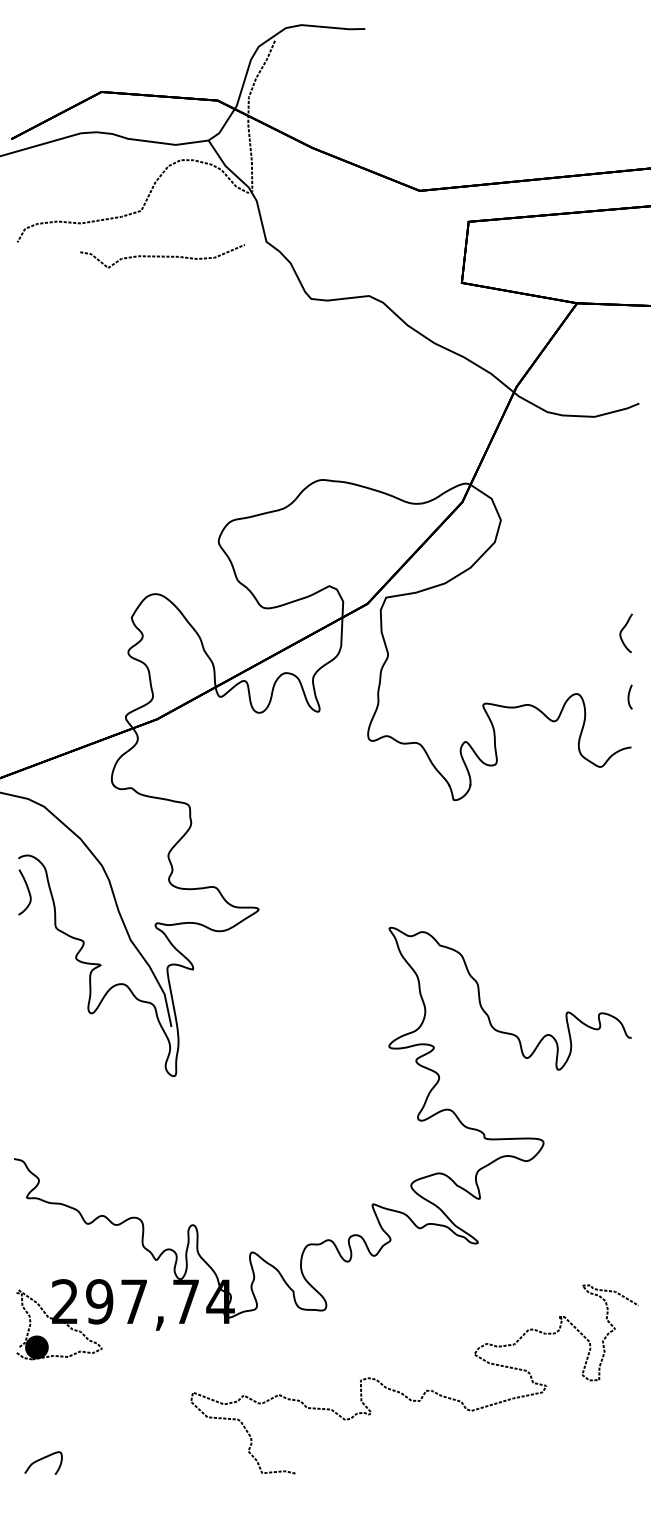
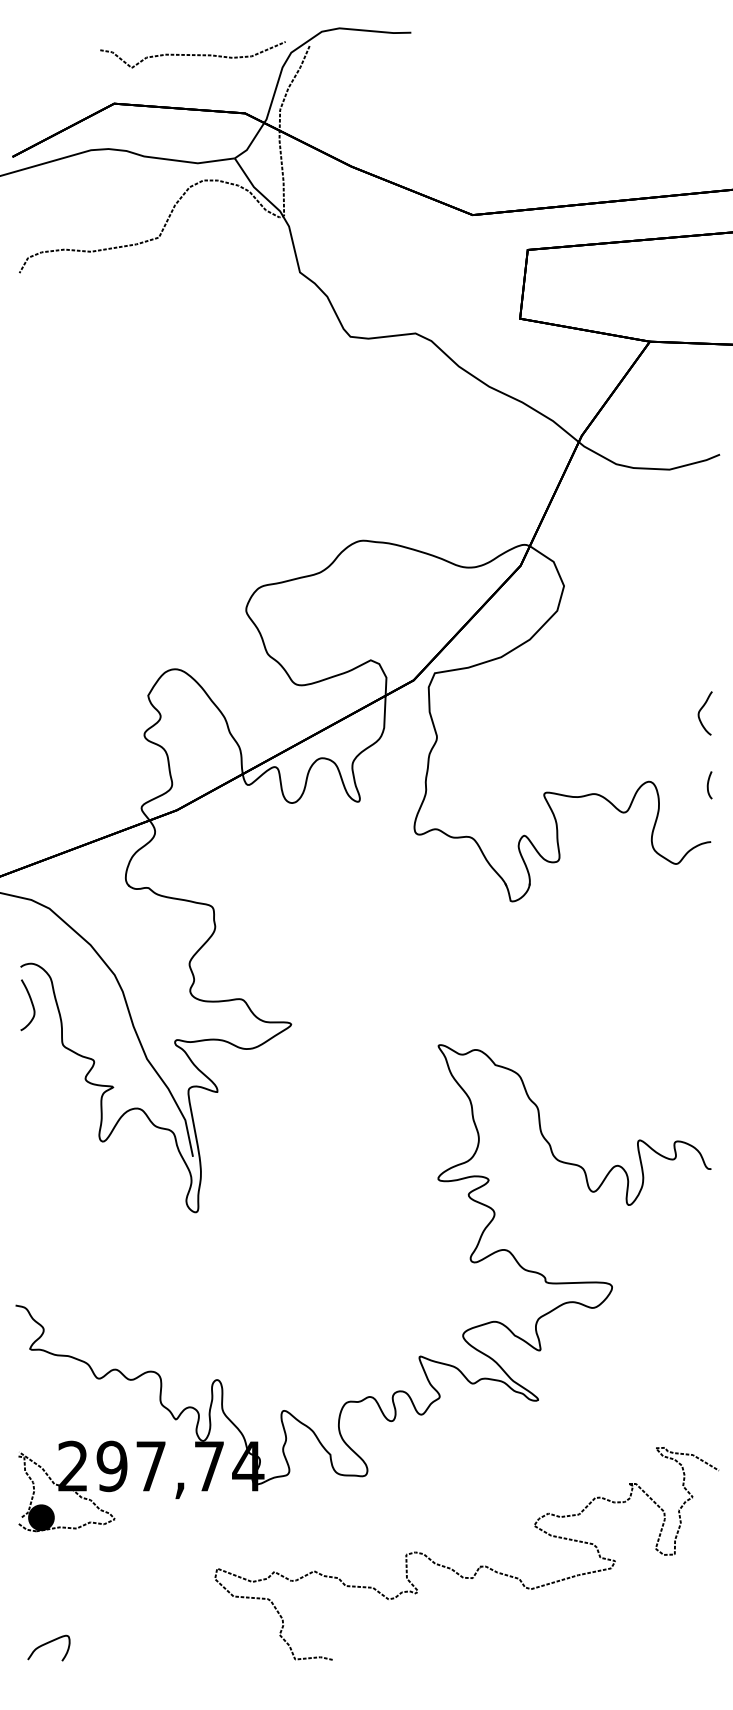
curve: (162, 256) -> (192, 54), moved

